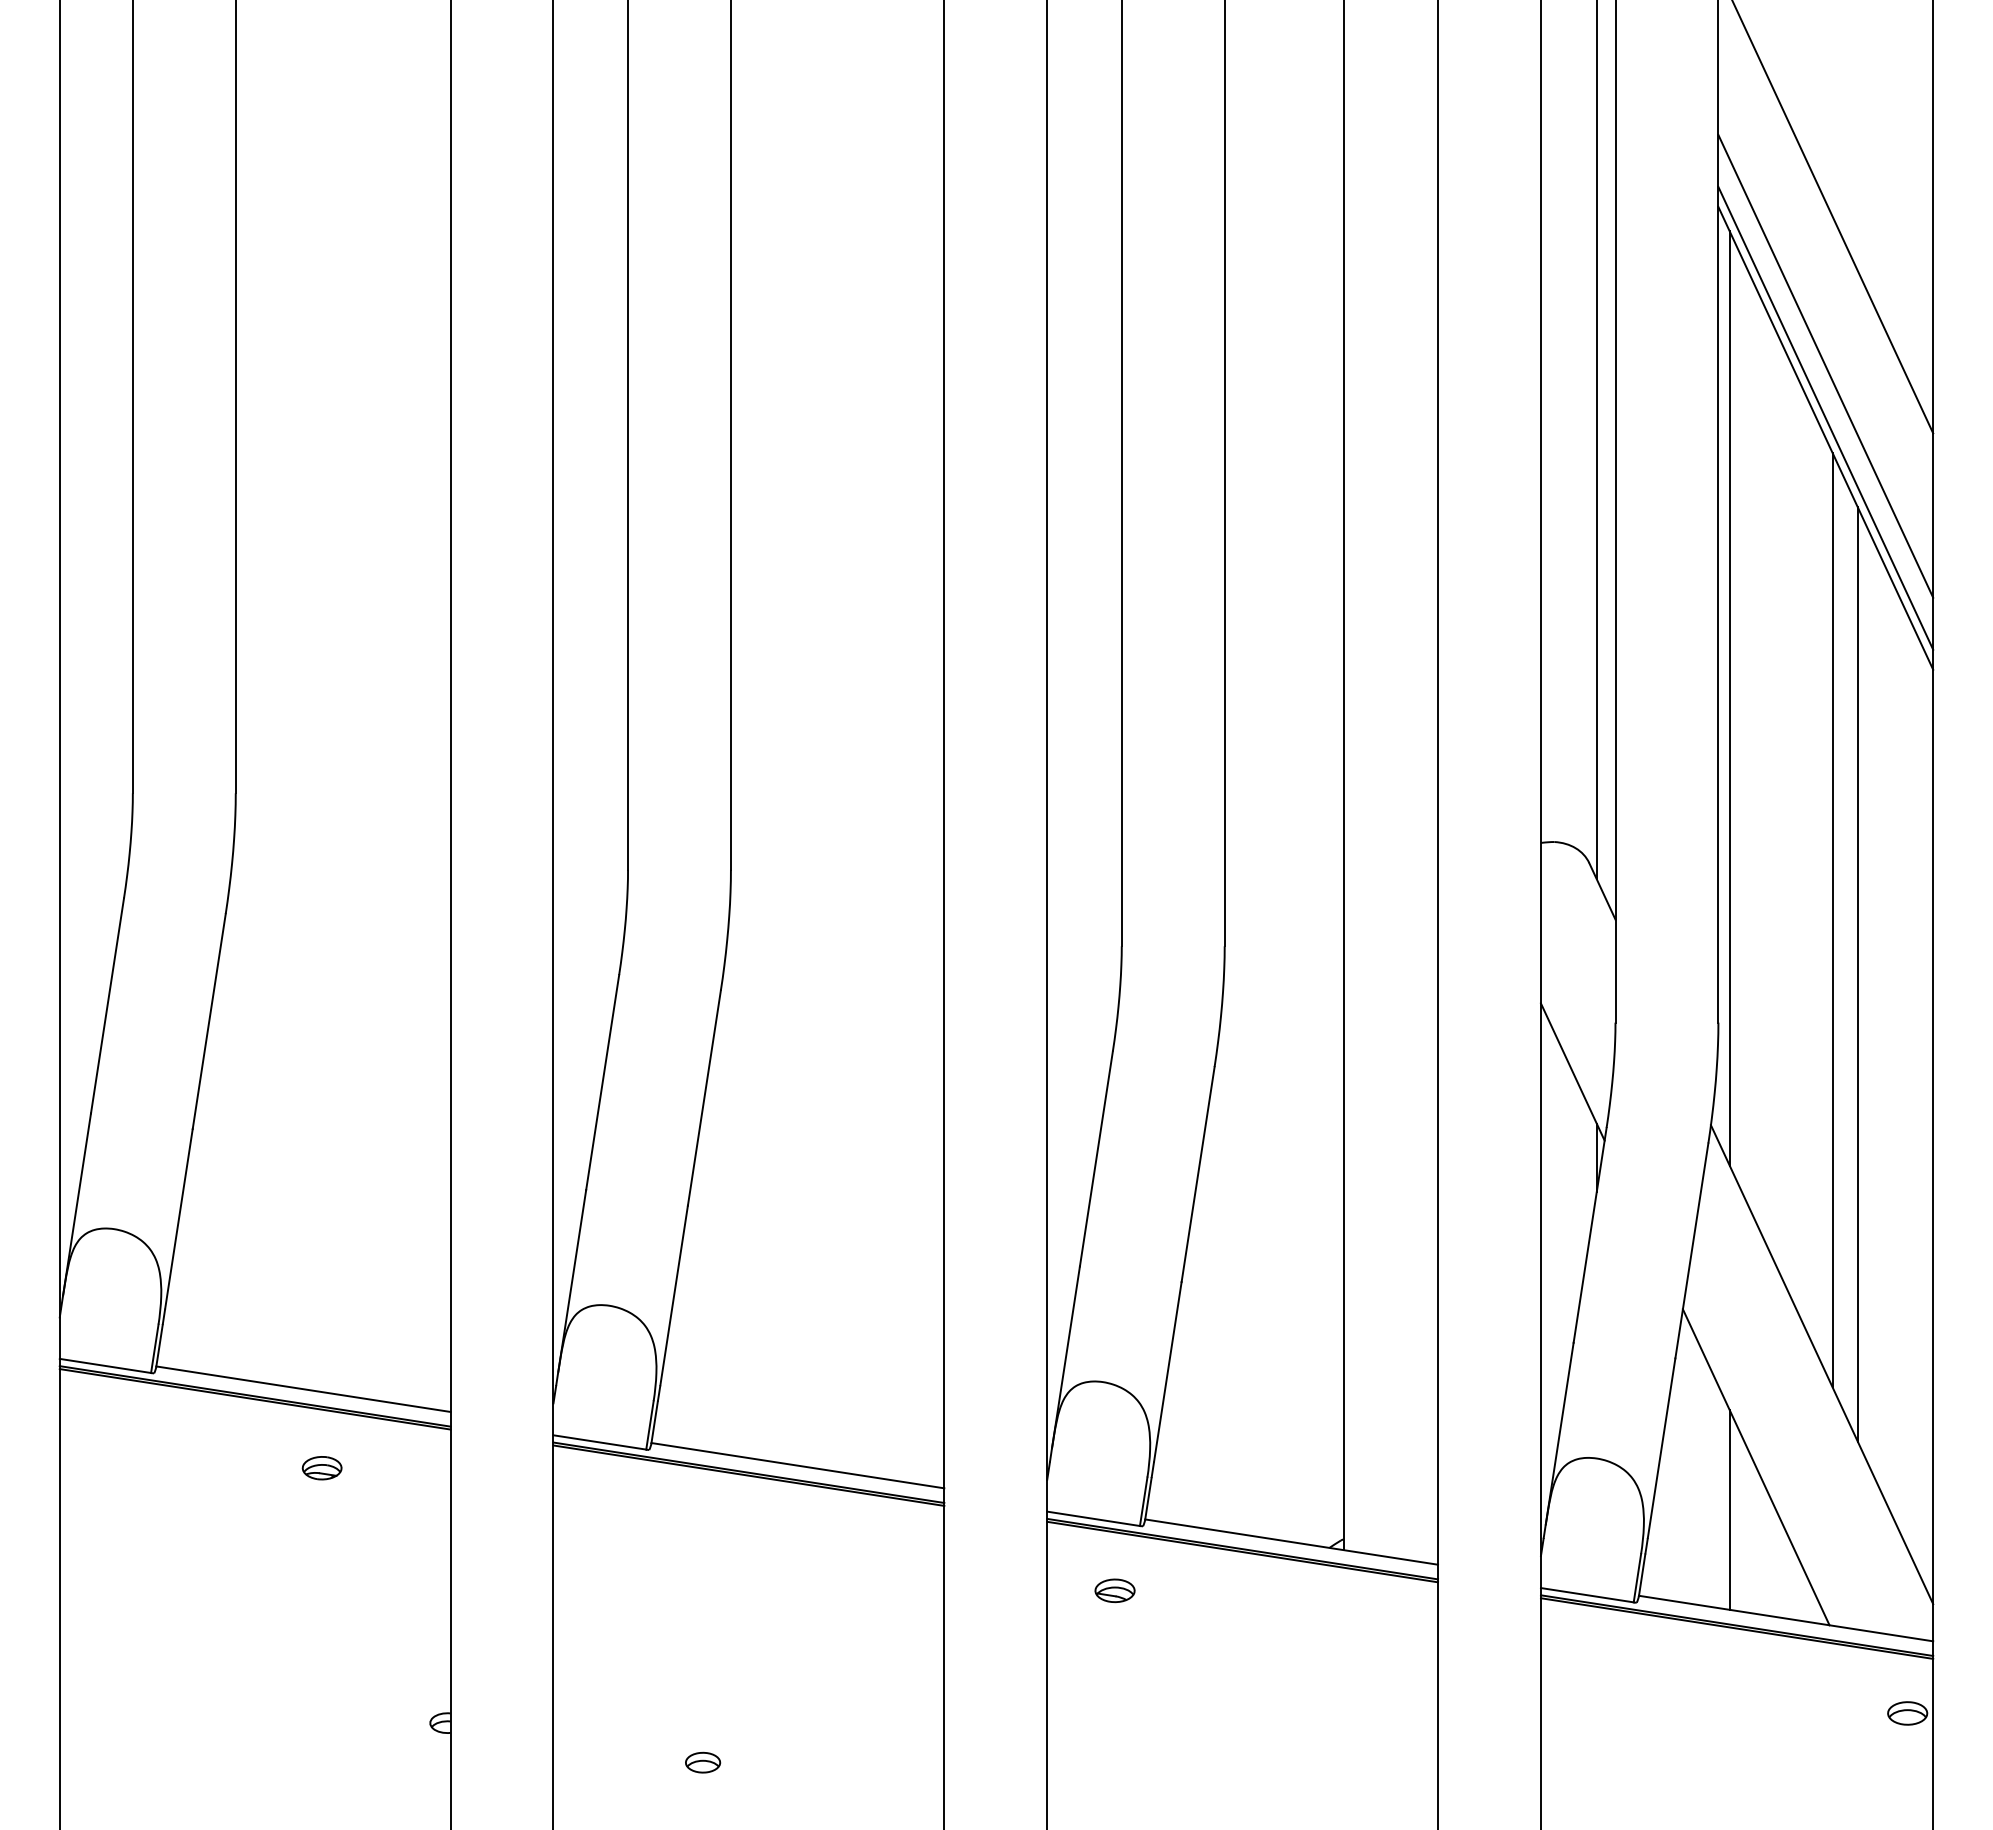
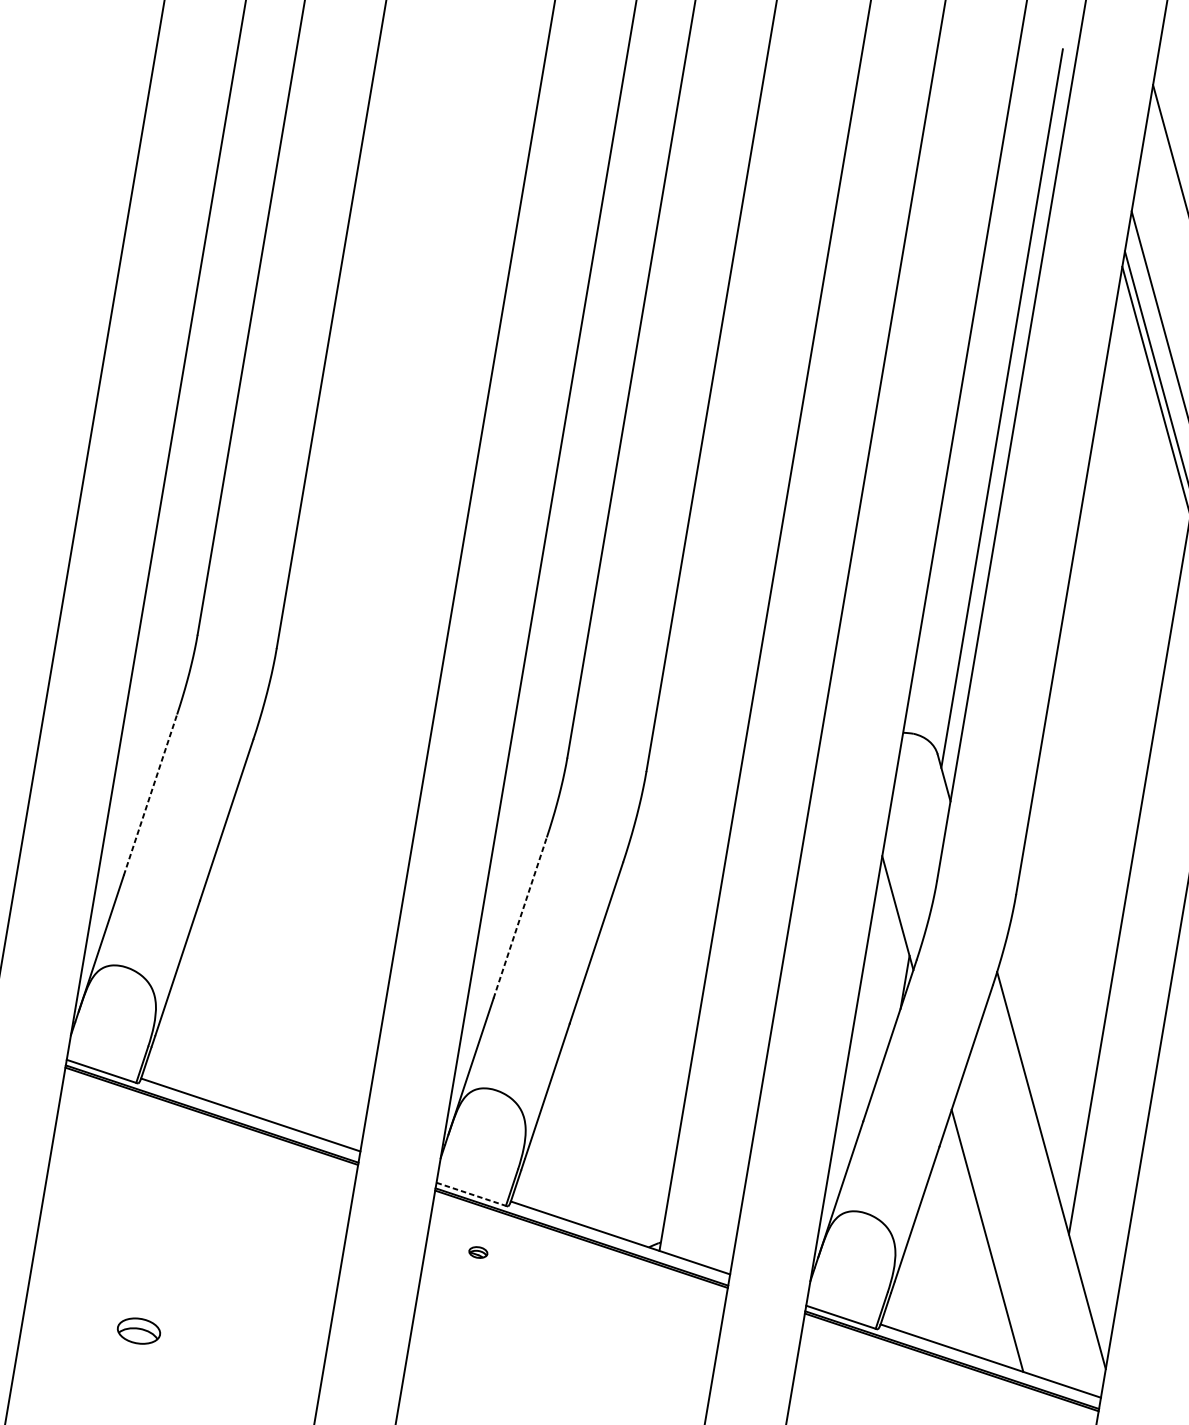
line: (1729, 698) -> (1066, 646), removed
line: (1832, 920) -> (1117, 830), removed
line: (602, 1082) -> (150, 794), solid -> dashed
line: (1096, 1158) -> (520, 917), solid -> dashed
line: (1729, 1509) -> (961, 1269), removed
line: (1093, 1518) -> (471, 1194), solid -> dashed
part: (1114, 1590) -> (478, 1252), size x0.6
part: (703, 1762) -> (139, 1330), size x1.6

